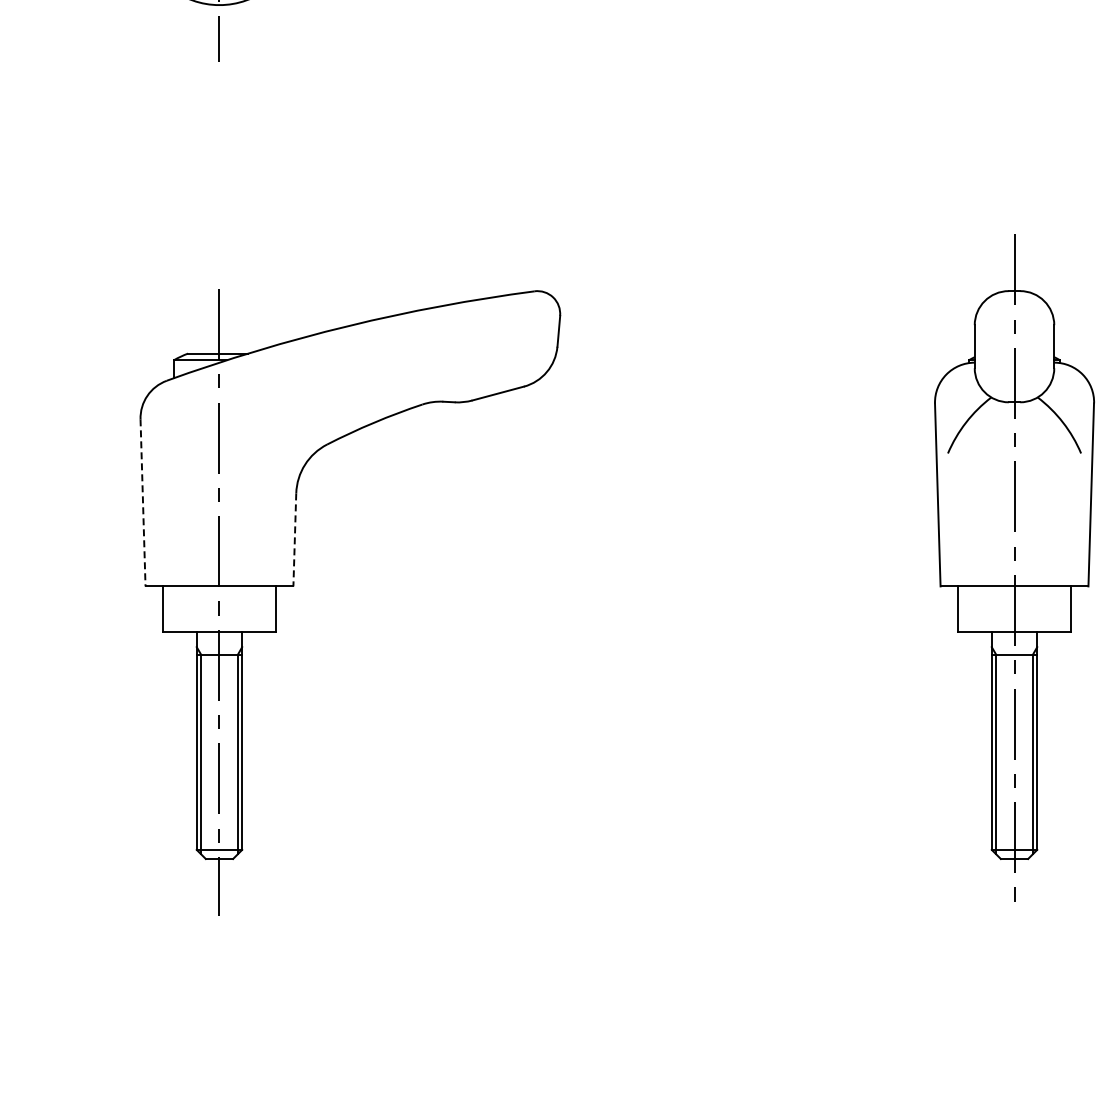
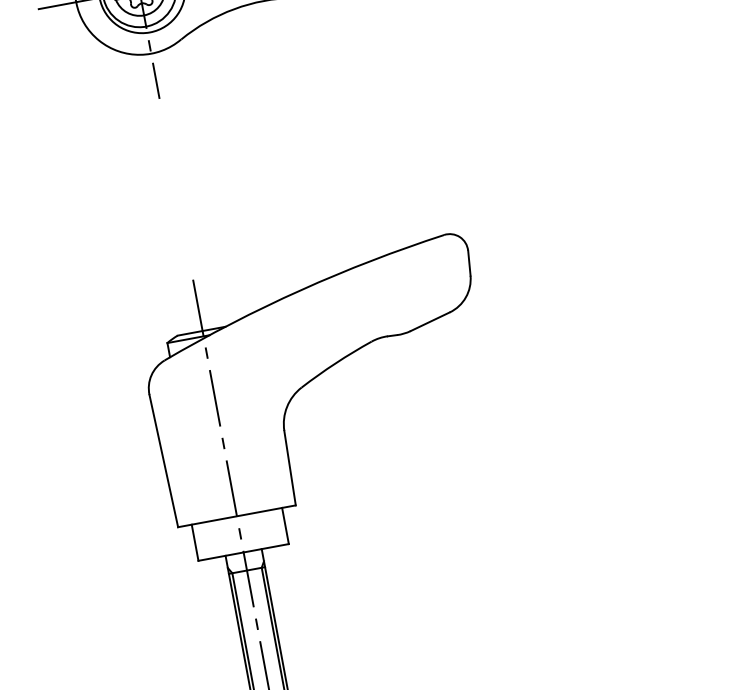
line: (143, 502) -> (164, 460), dashed -> solid
line: (294, 539) -> (289, 467), dashed -> solid

